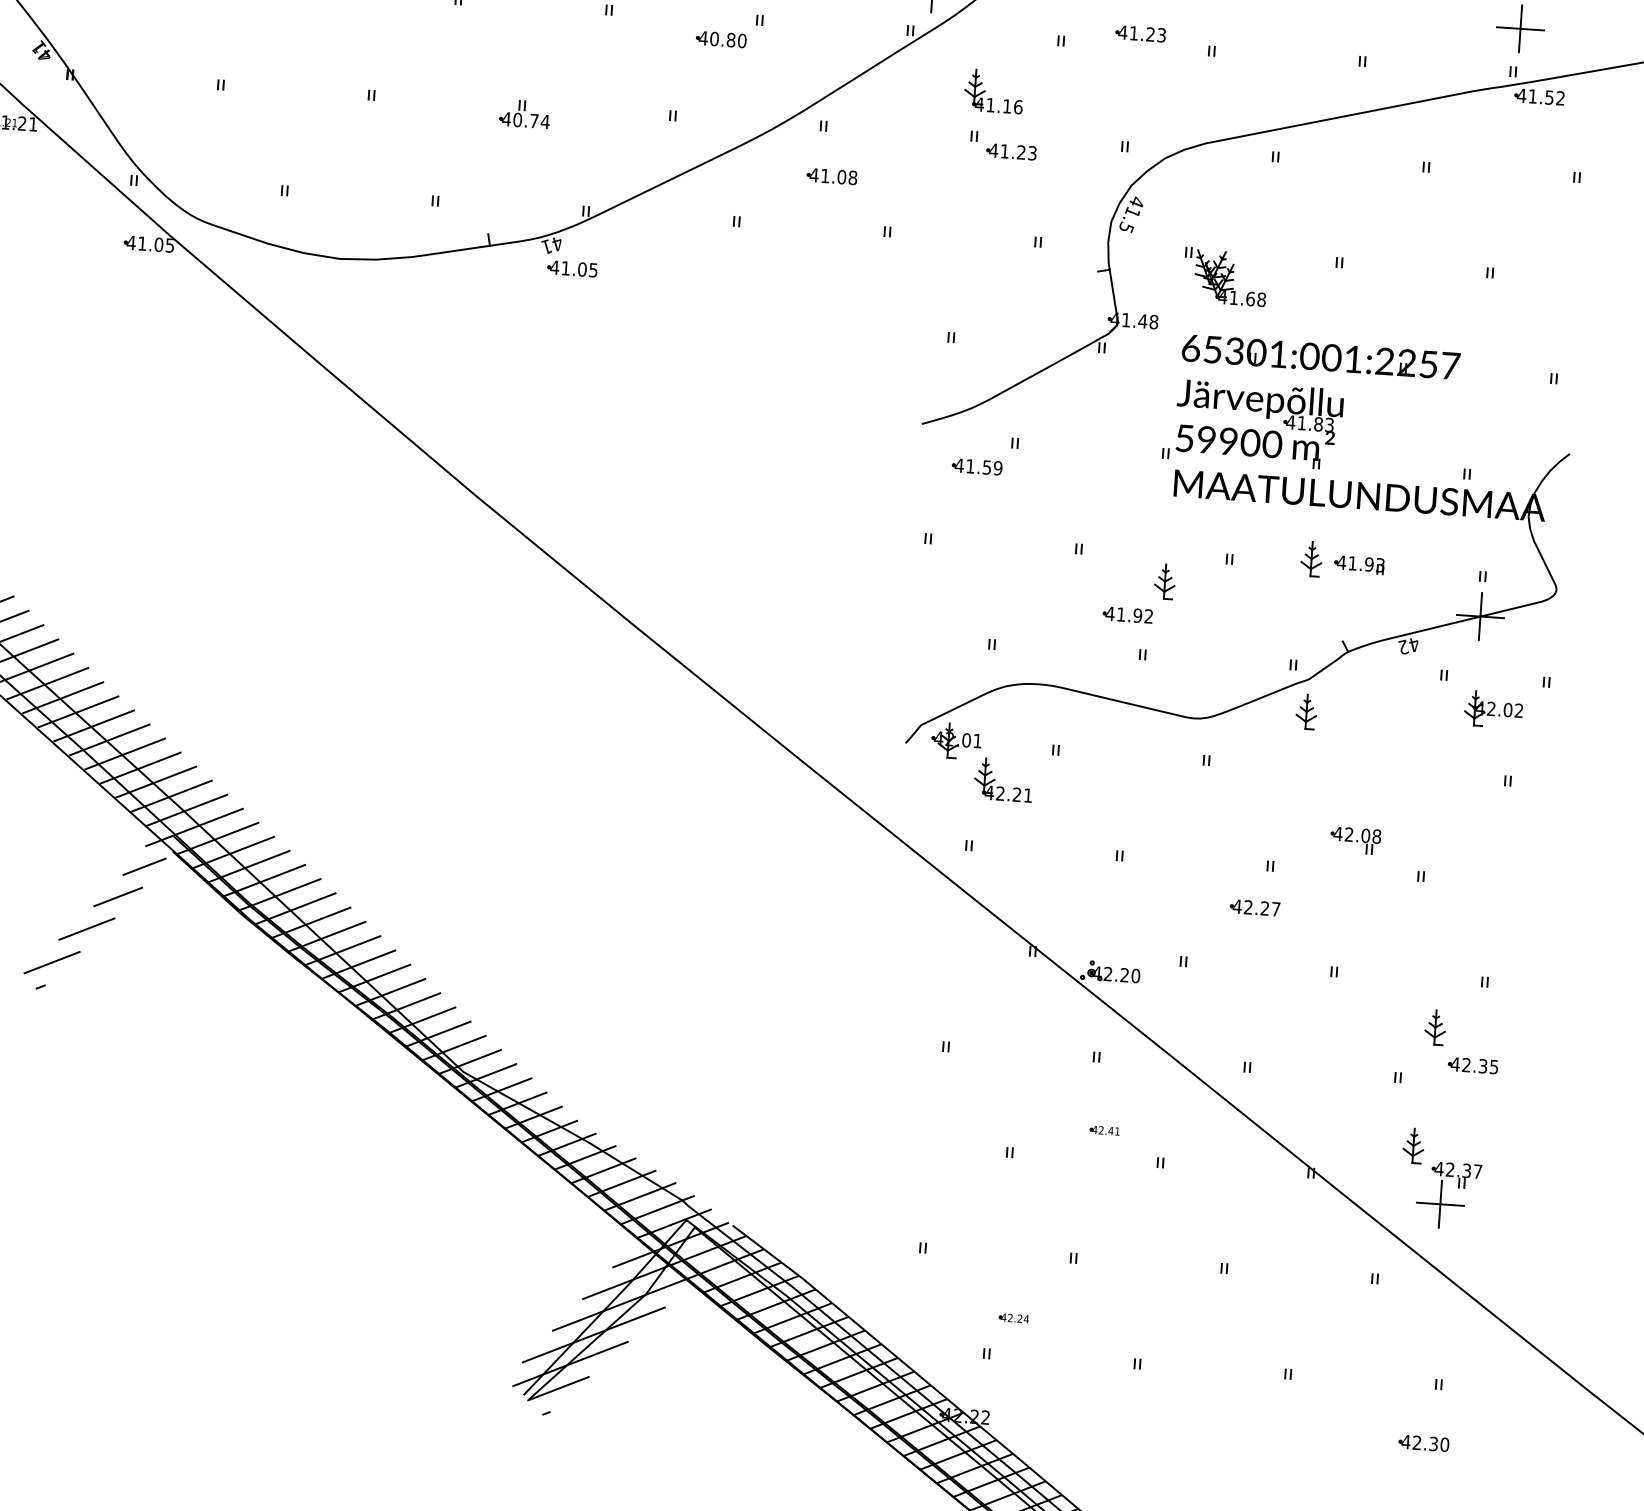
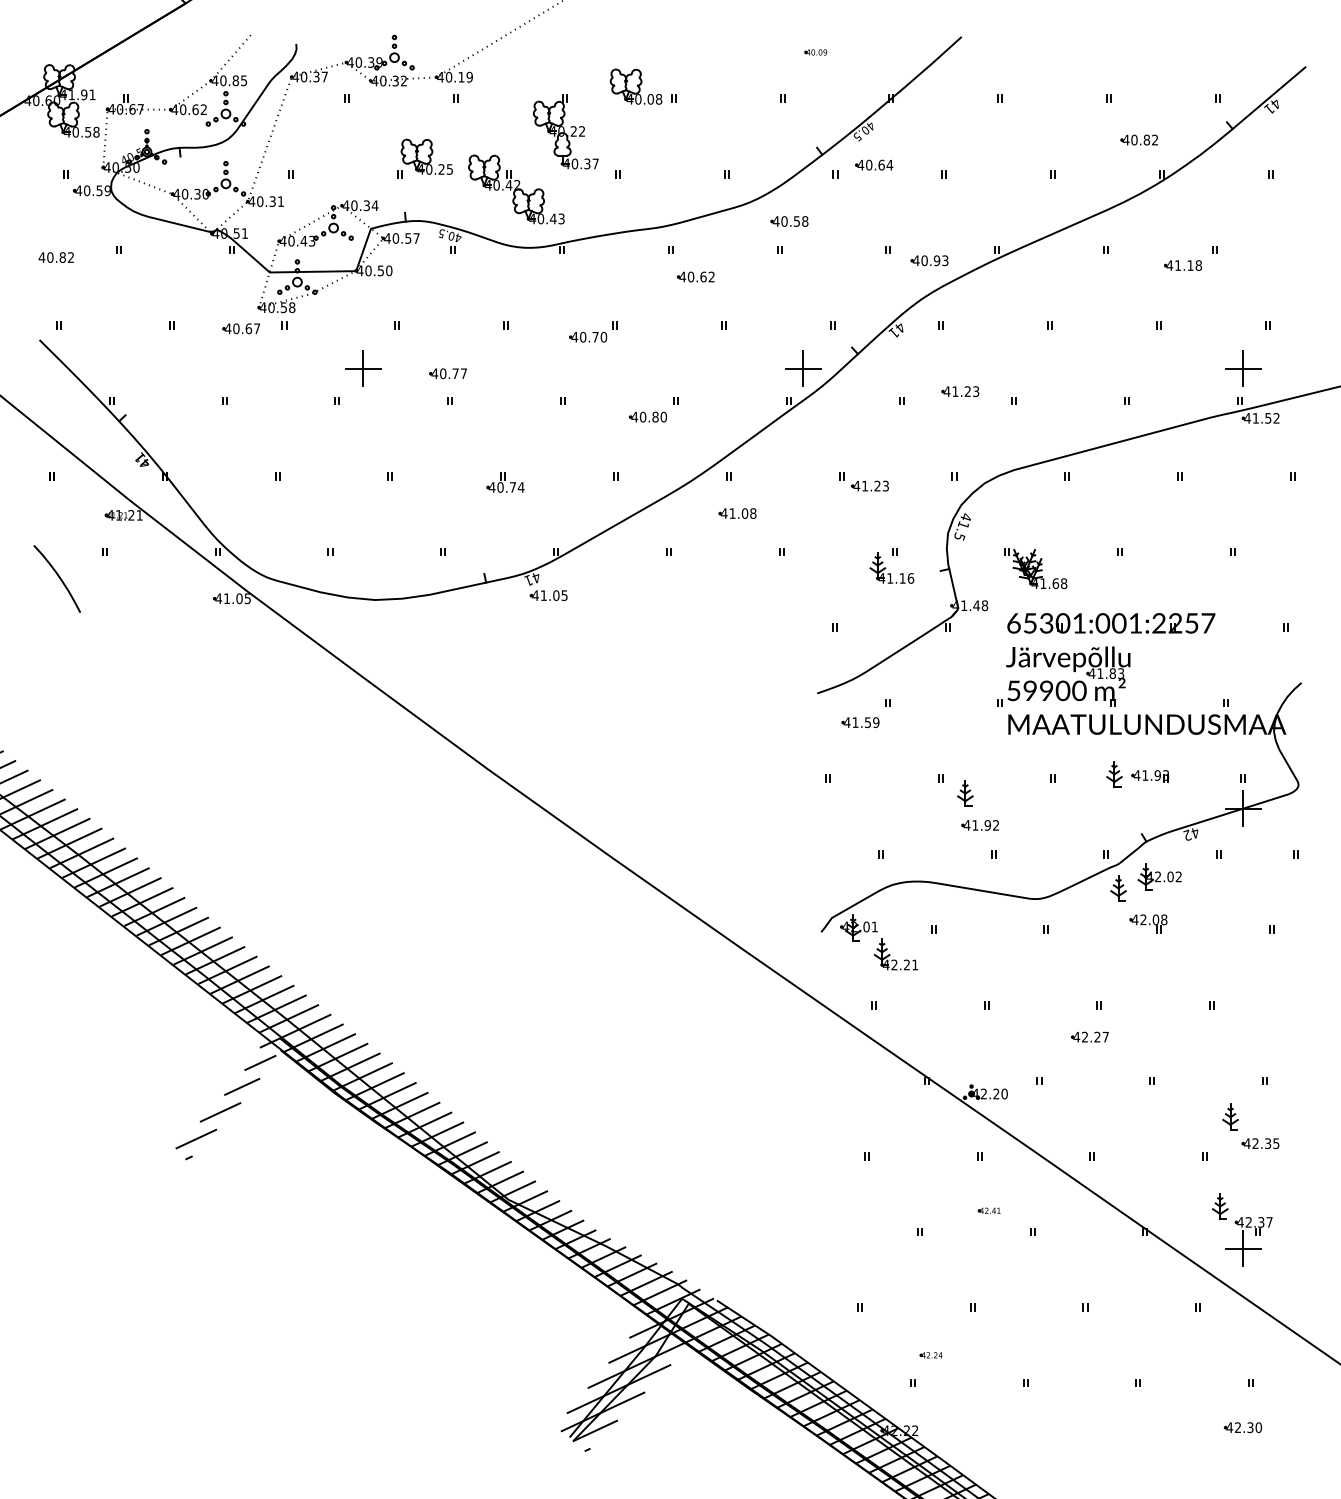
part: (993, 90) -> (891, 567), moved
part: (1165, 581) -> (965, 793), moved
part: (1493, 708) -> (1159, 876), moved
part: (1355, 840) -> (1148, 923), moved

